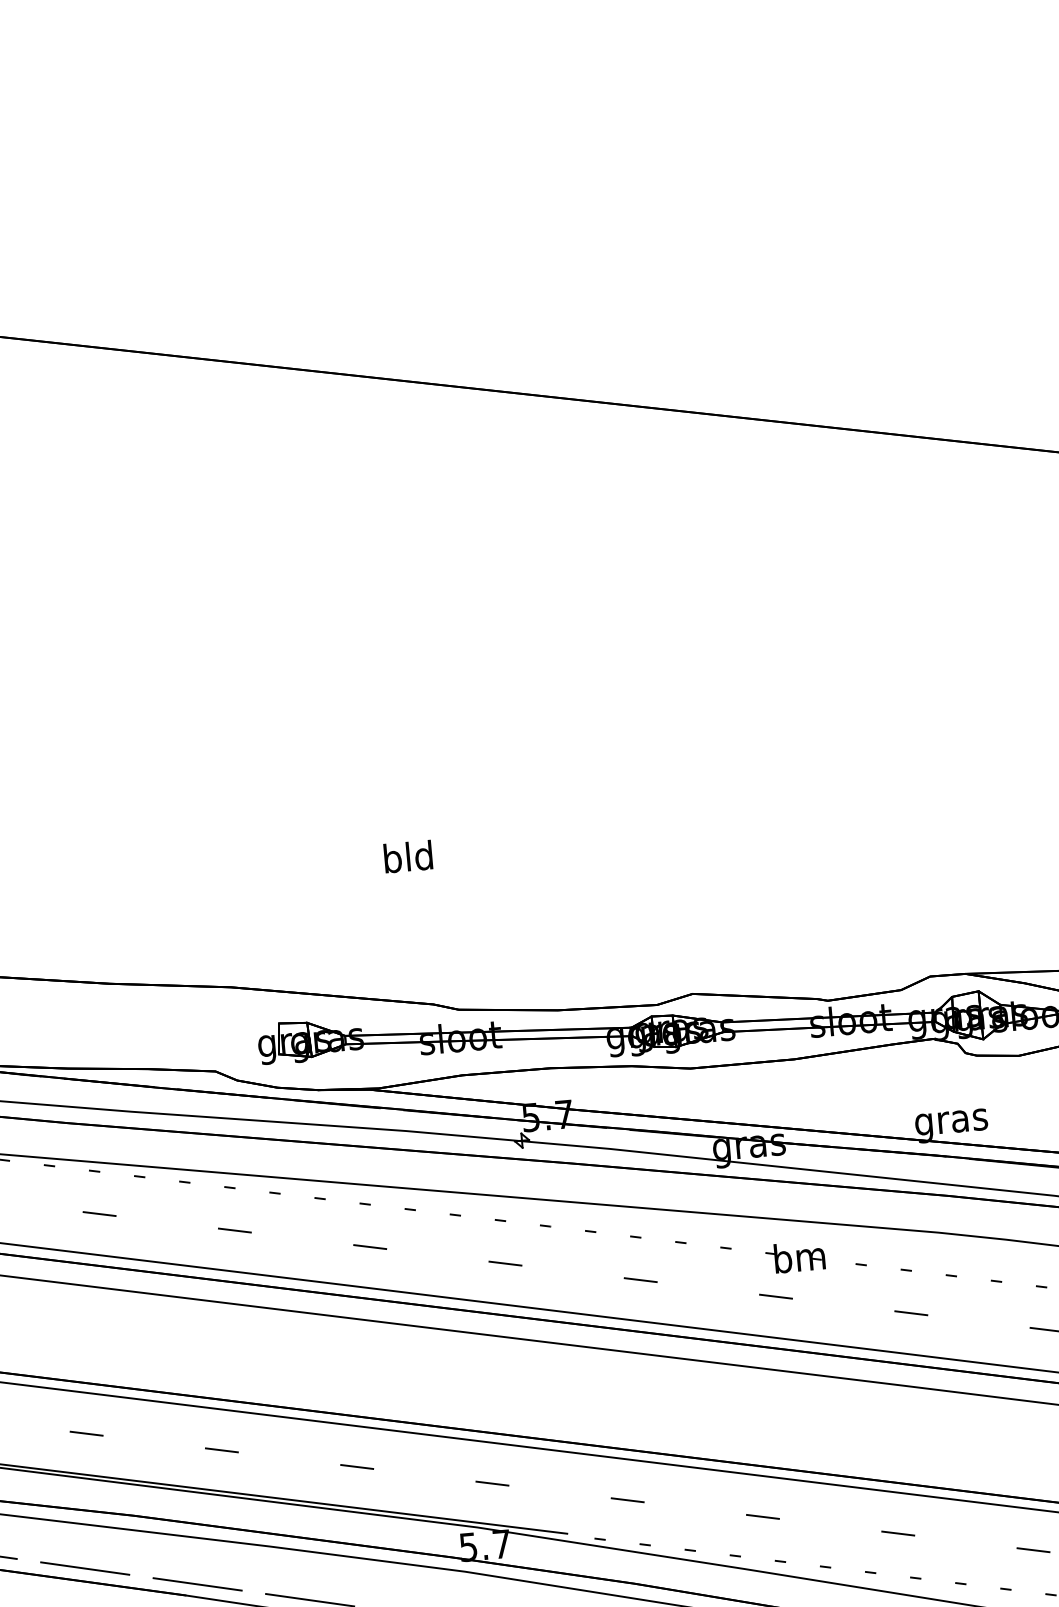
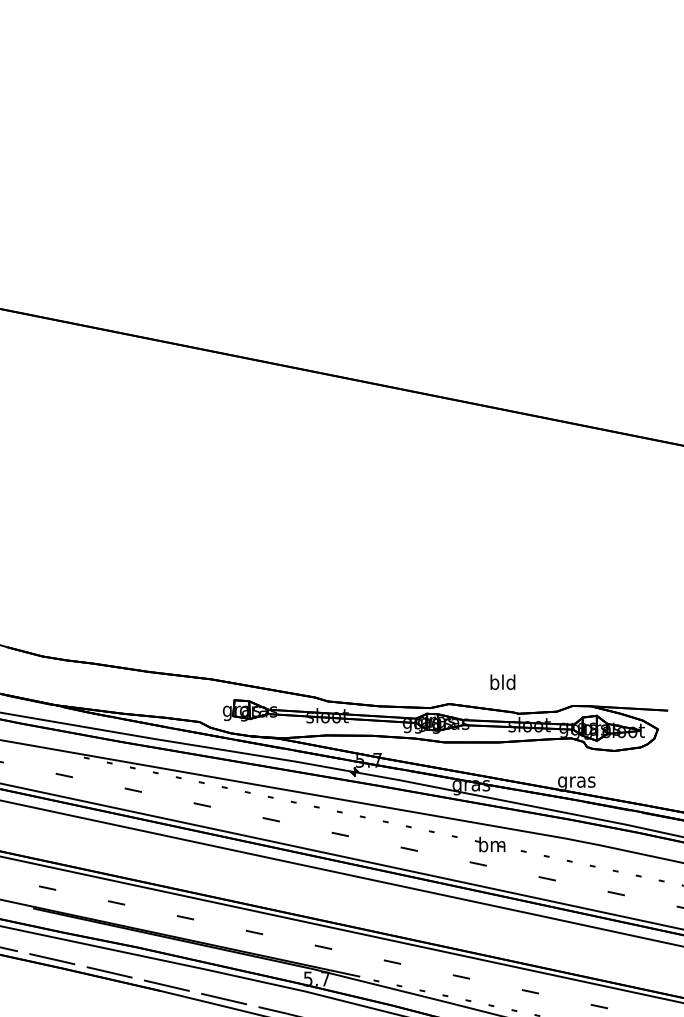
text: (407, 855) -> (502, 681), moved

